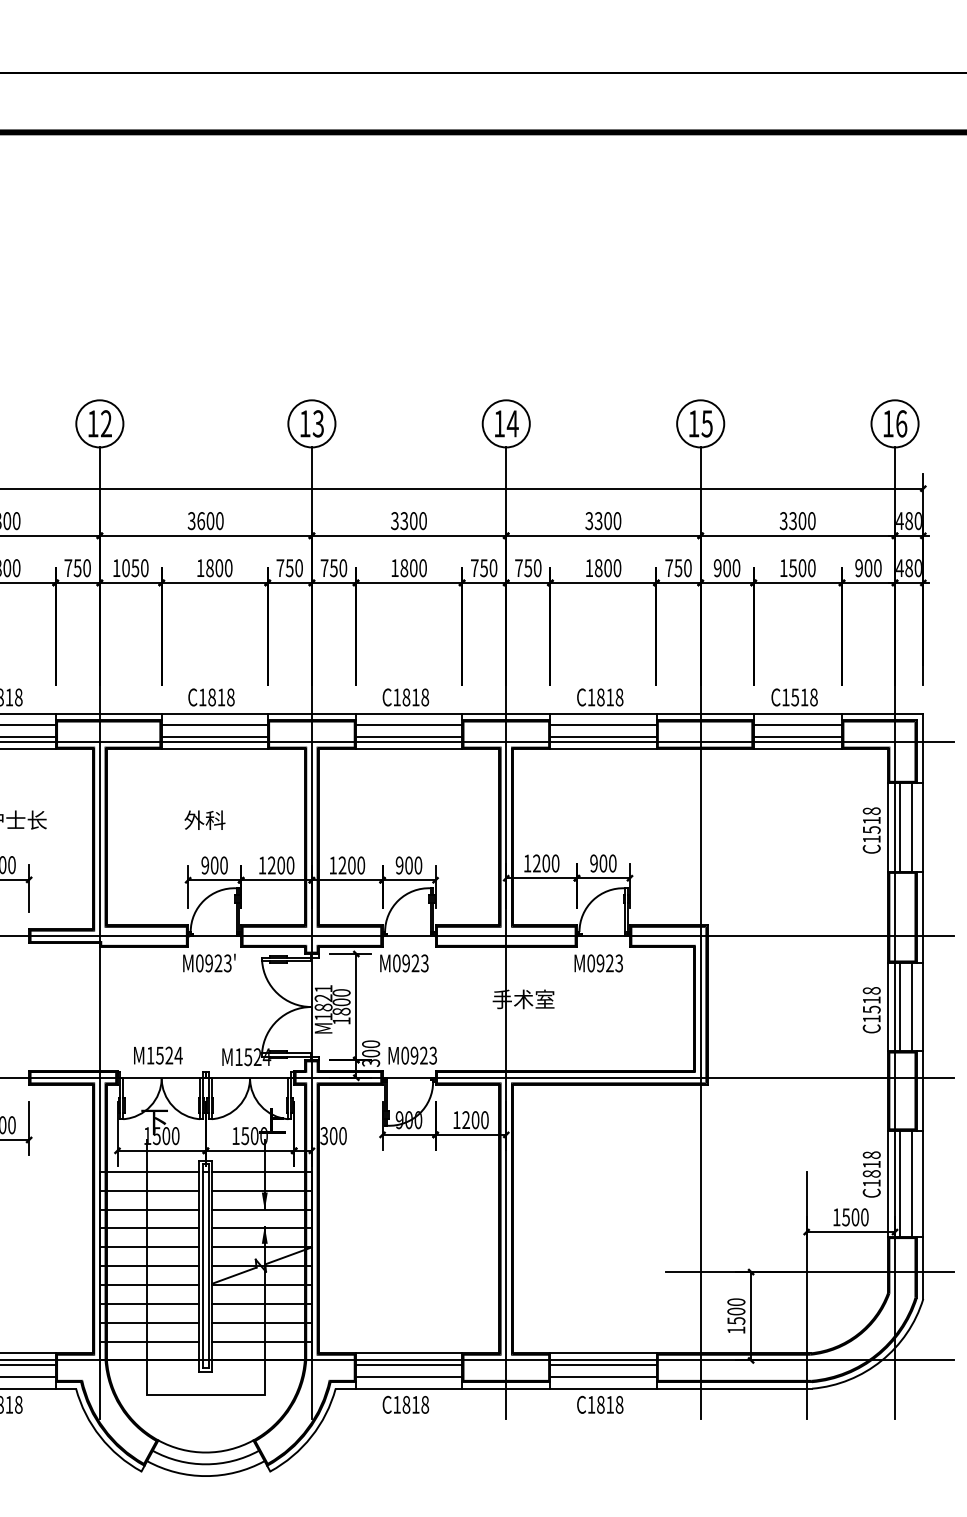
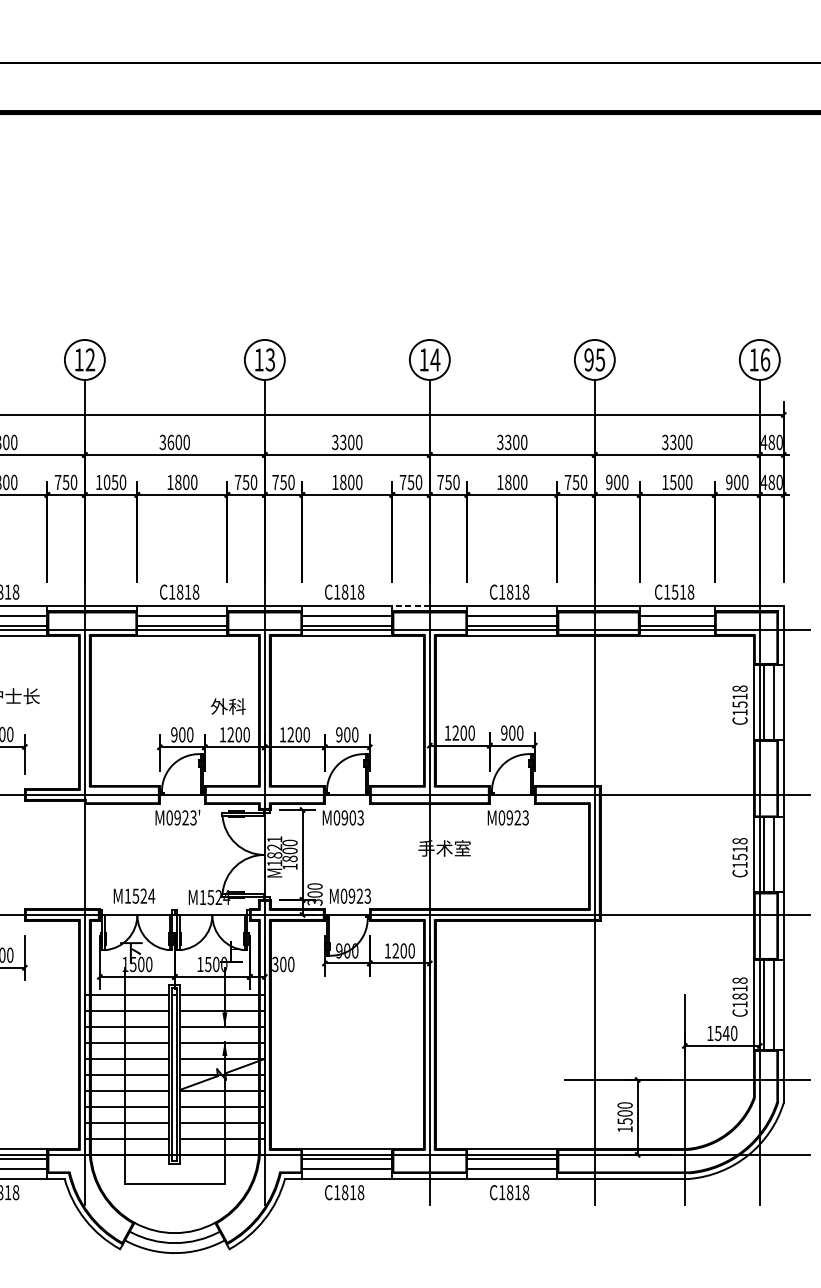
text: (693, 423) -> (588, 359), 15 -> 95
line: (483, 713) -> (410, 605), solid -> dashed
text: (204, 819) -> (228, 705), moved
text: (415, 963) -> (352, 818), M0923 -> M0903
text: (855, 1217) -> (726, 1033), 1500 -> 1540

